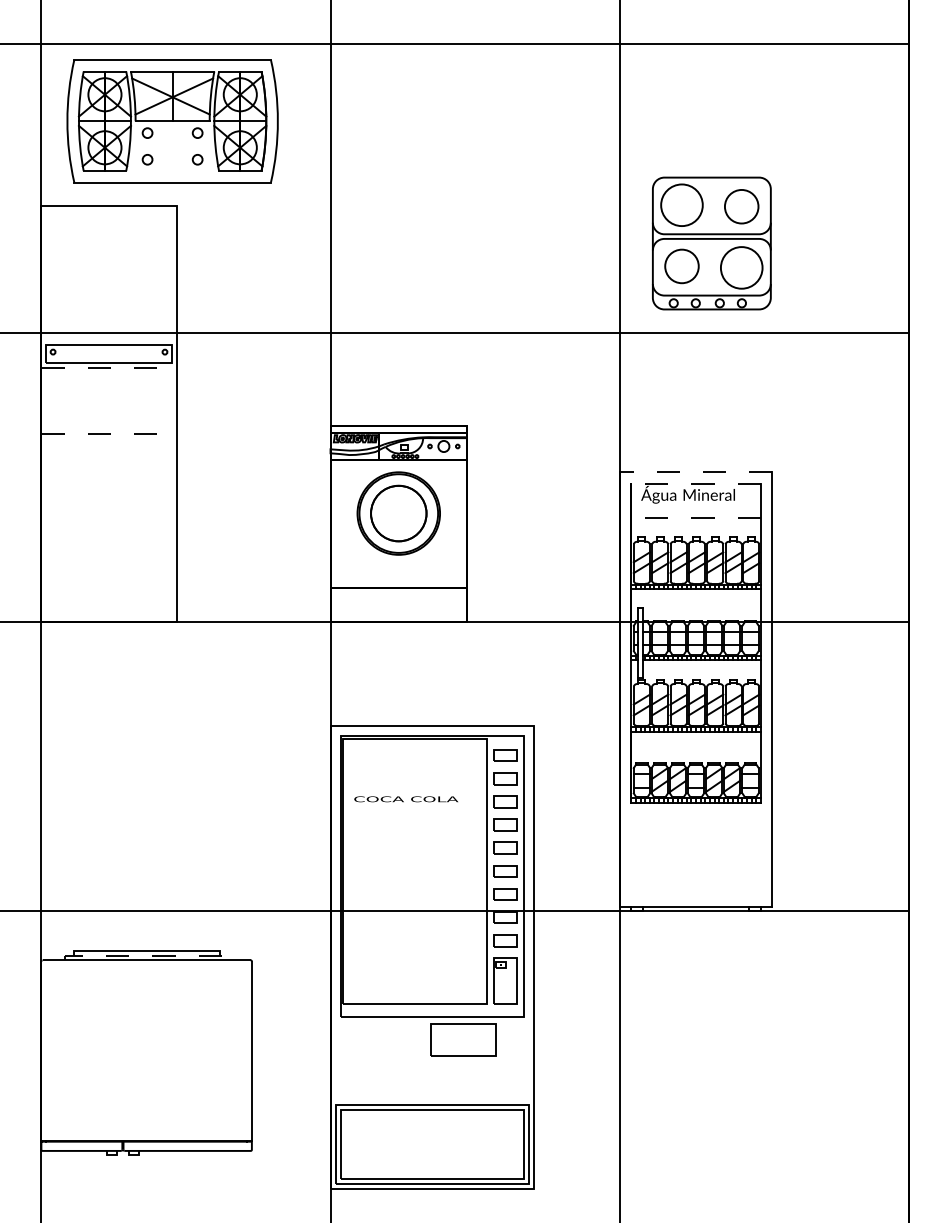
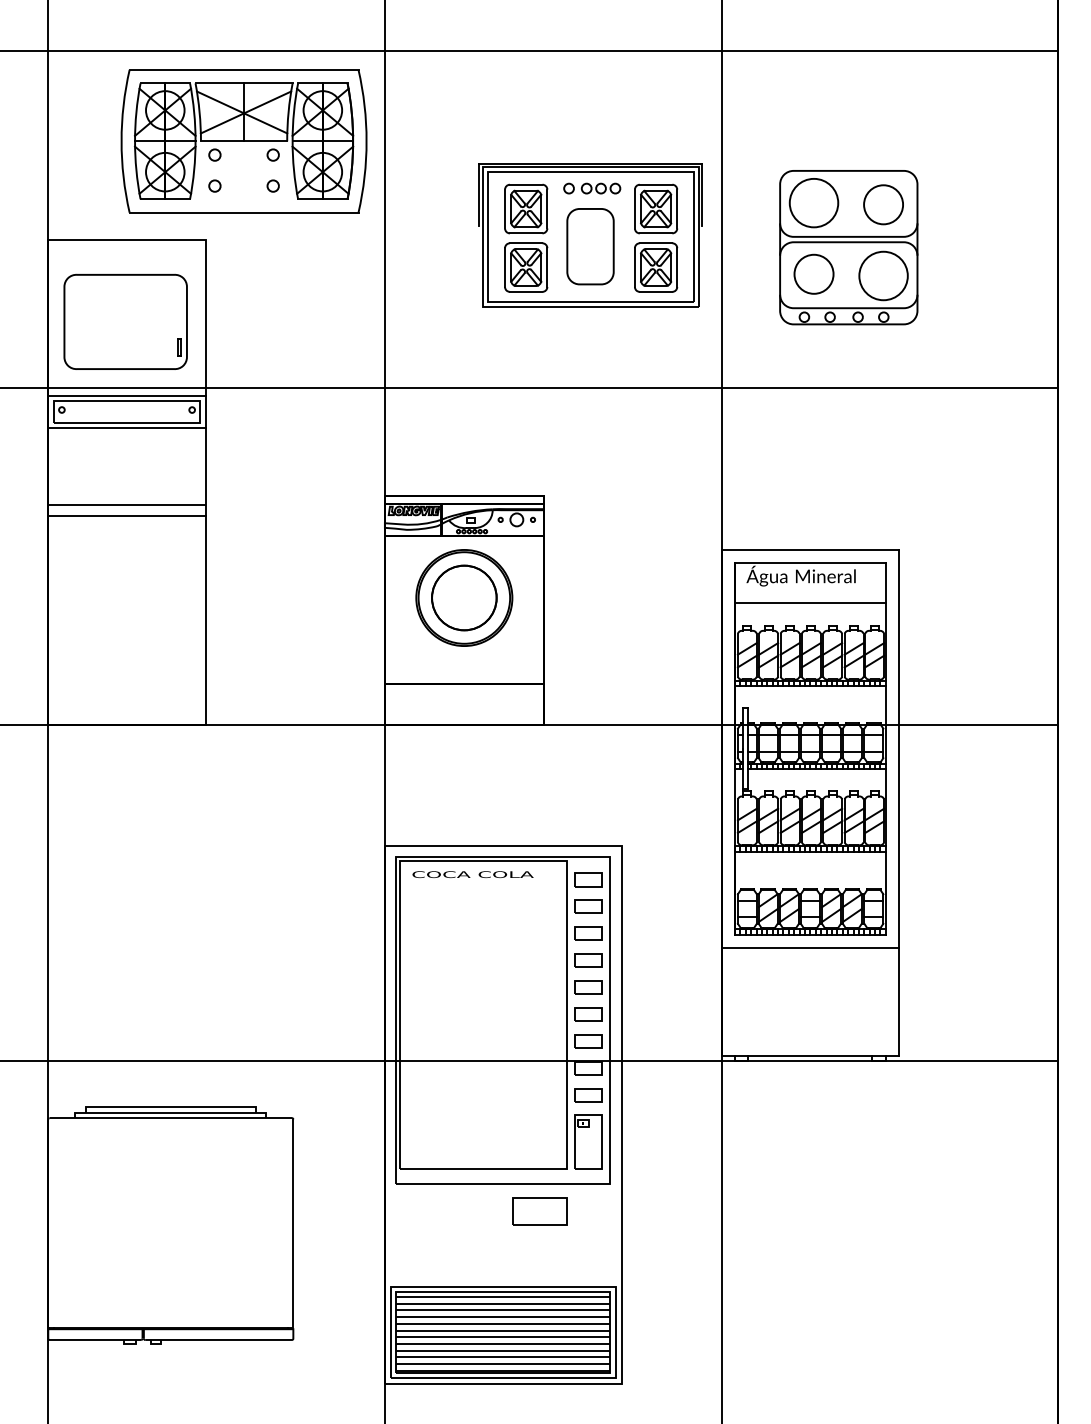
part: (172, 121) -> (243, 141), moved
part: (507, 202) -> (590, 235), added
part: (711, 243) -> (848, 247), moved
part: (107, 276) -> (125, 321), added
line: (108, 340) -> (126, 396), added
line: (109, 367) -> (127, 428), dashed -> solid
line: (109, 433) -> (127, 504), dashed -> solid
line: (108, 442) -> (126, 515), added
line: (696, 471) -> (810, 549), dashed -> solid
line: (695, 483) -> (809, 563), dashed -> solid
line: (695, 518) -> (809, 603), dashed -> solid
text: (405, 799) -> (472, 874), moved
line: (696, 814) -> (810, 948), added
line: (146, 955) -> (170, 1112), dashed -> solid
part: (463, 1040) -> (539, 1211), size x0.71
hatch: (432, 1145) -> (503, 1333), added

